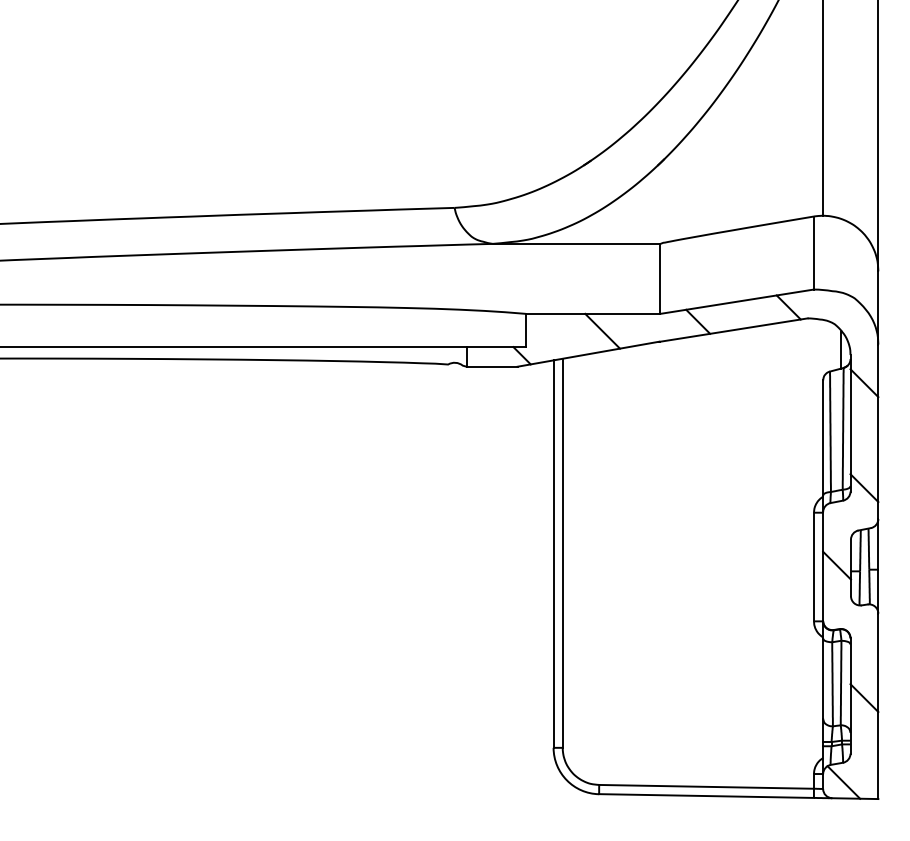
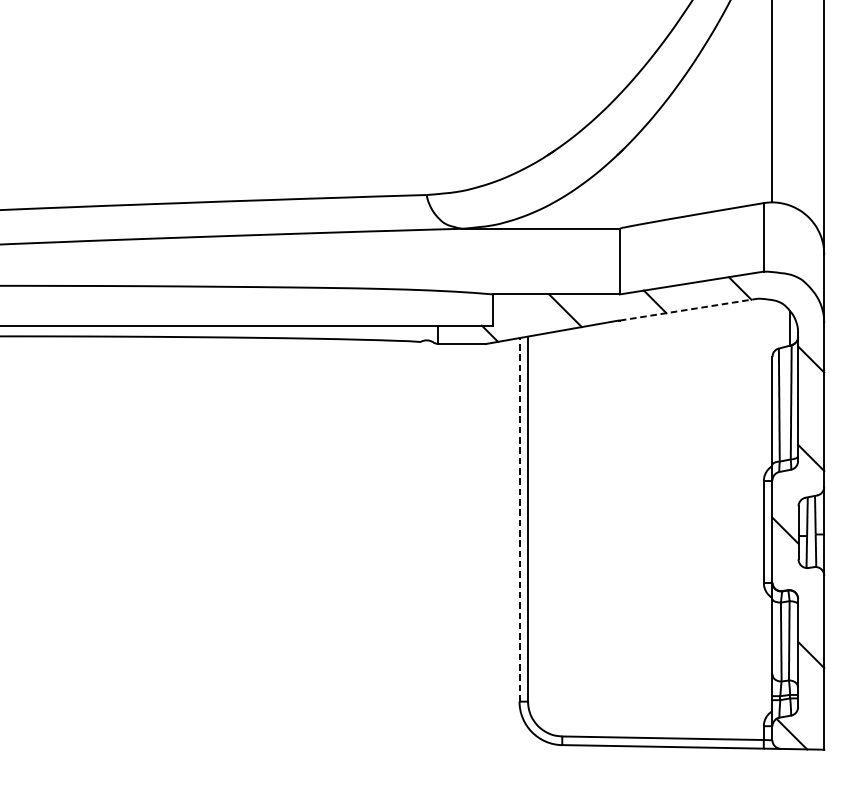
line: (734, 329) -> (689, 309), solid -> dashed
line: (553, 554) -> (519, 520), solid -> dashed

